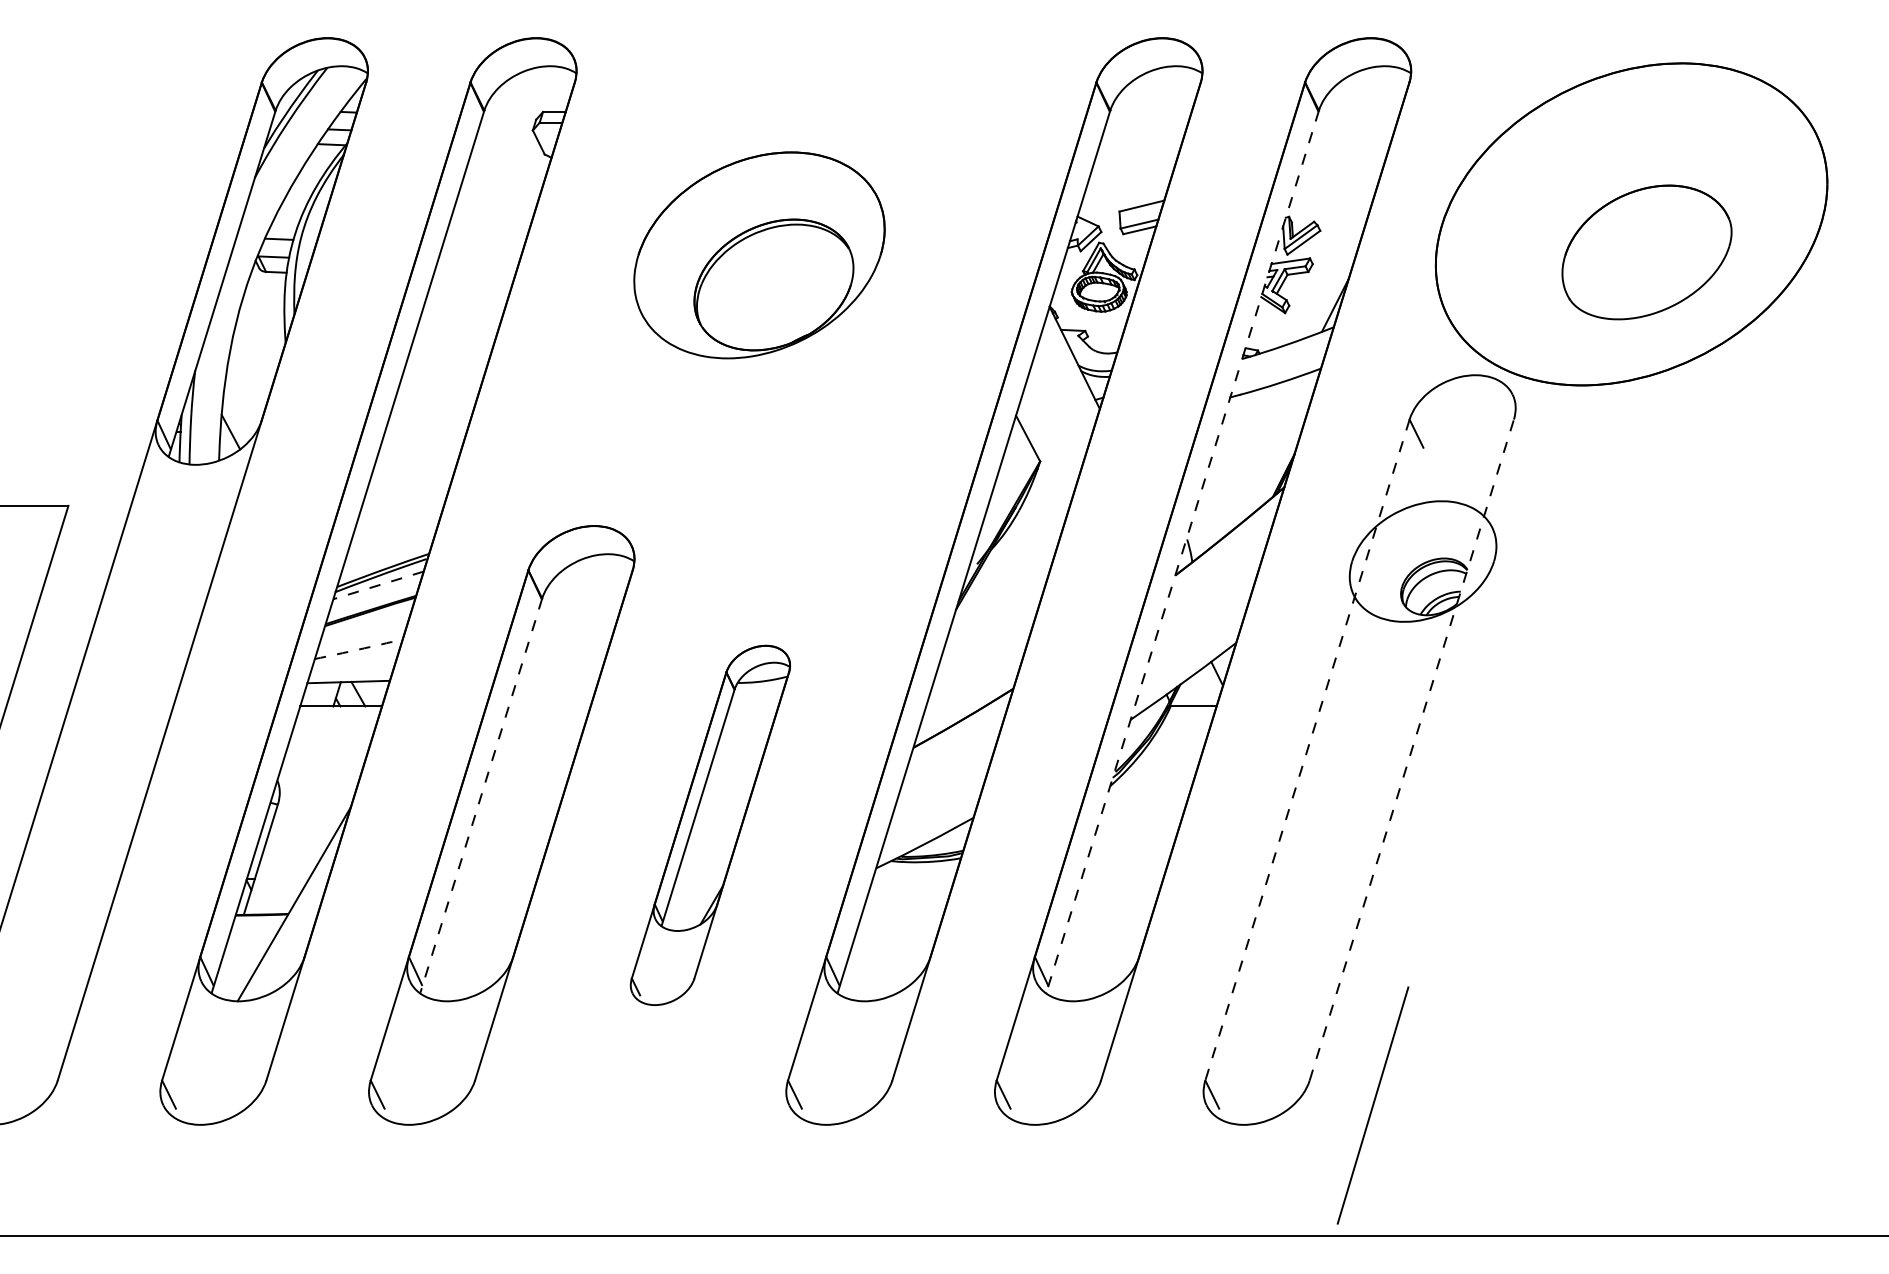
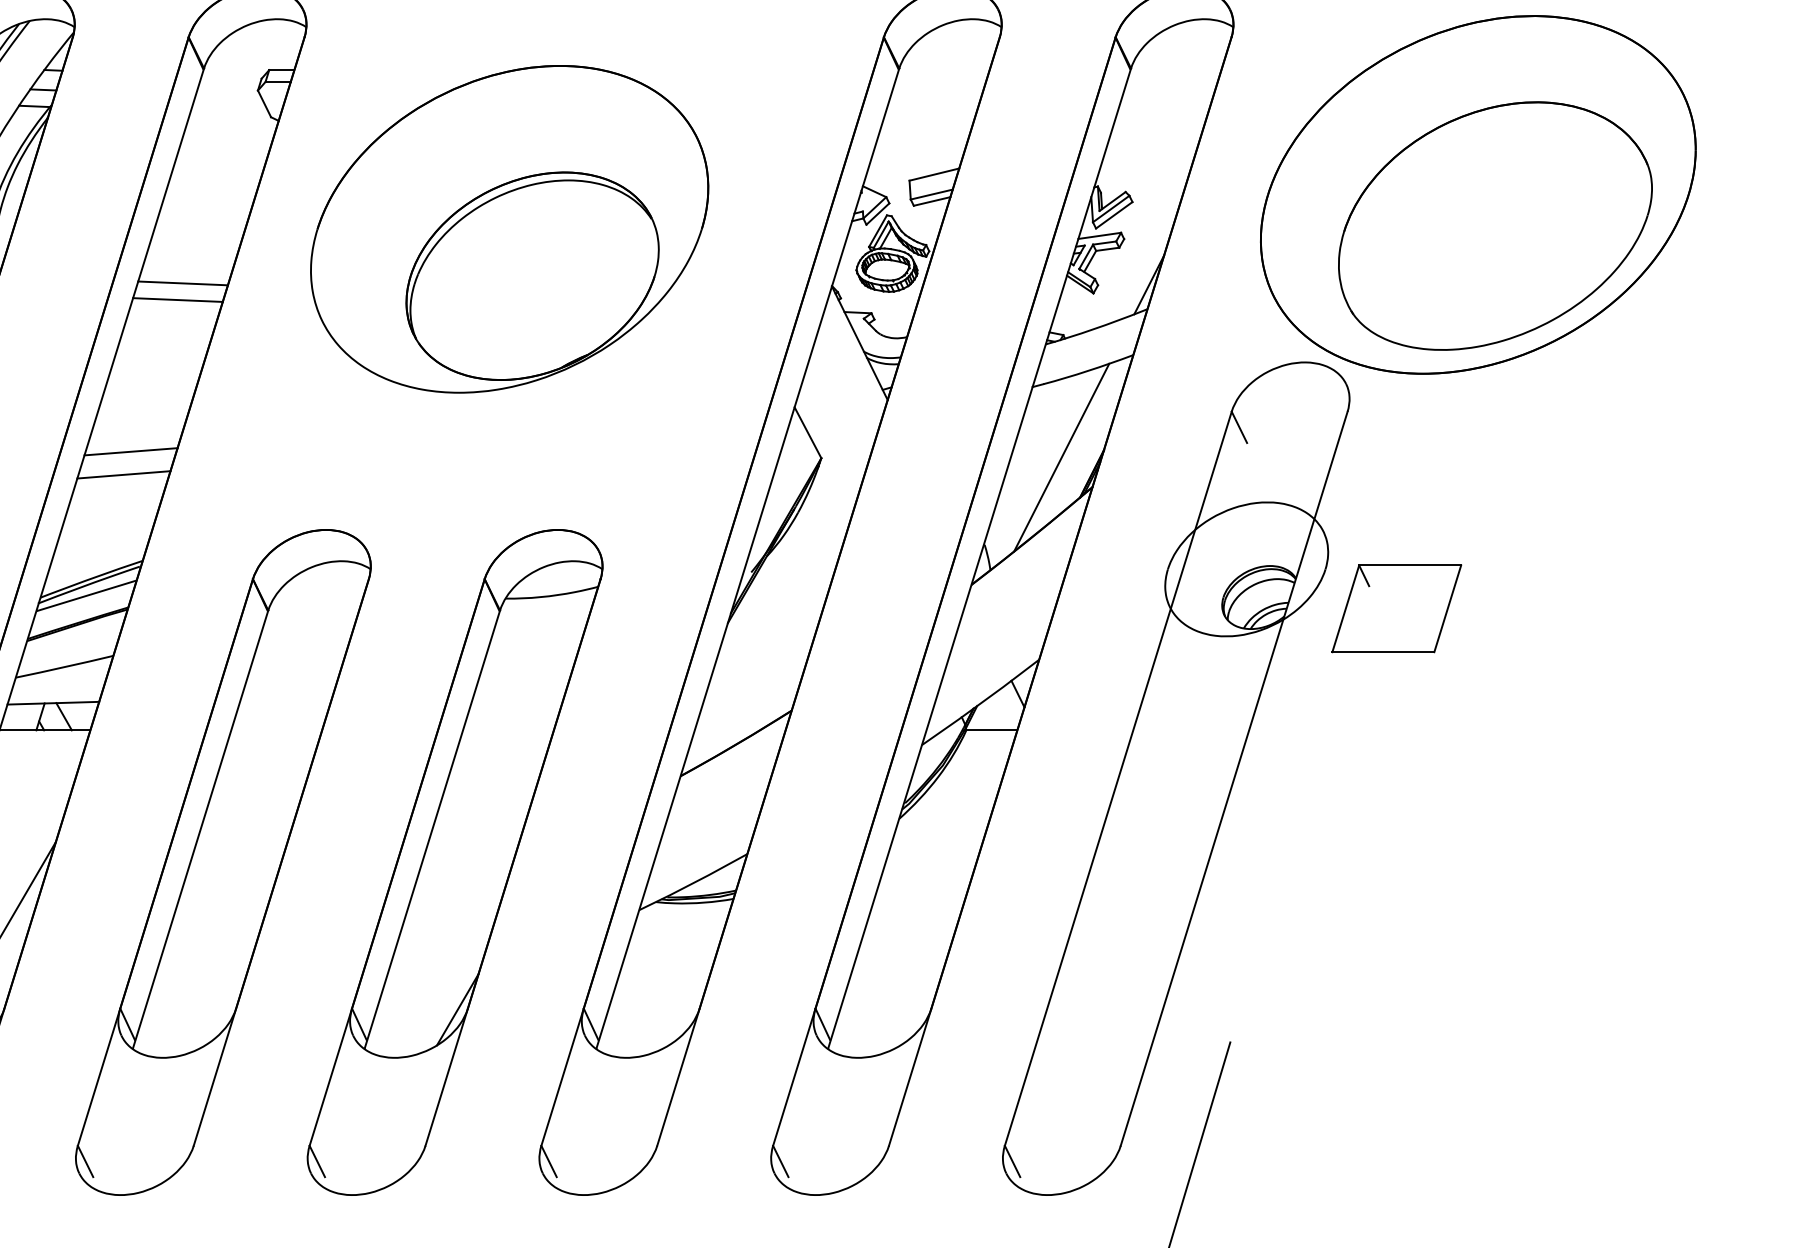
part: (1646, 252) -> (1494, 226), size x1.67
part: (759, 255) -> (509, 229), size x1.43
line: (465, 303) -> (183, 282), added
line: (460, 318) -> (177, 299), added
line: (418, 455) -> (130, 451), added
line: (1256, 460) -> (1061, 457), added
line: (412, 476) -> (124, 474), added
line: (1182, 551) -> (979, 558), dashed -> solid
line: (377, 585) -> (85, 595), dashed -> solid
part: (1558, 597) -> (1397, 609), added
arc: (358, 649) -> (64, 667), dashed -> solid
line: (1307, 750) -> (1118, 779), dashed -> solid
line: (1411, 750) -> (1233, 779), dashed -> solid
line: (481, 796) -> (200, 830), dashed -> solid
part: (710, 825) -> (455, 862), size x1.67

